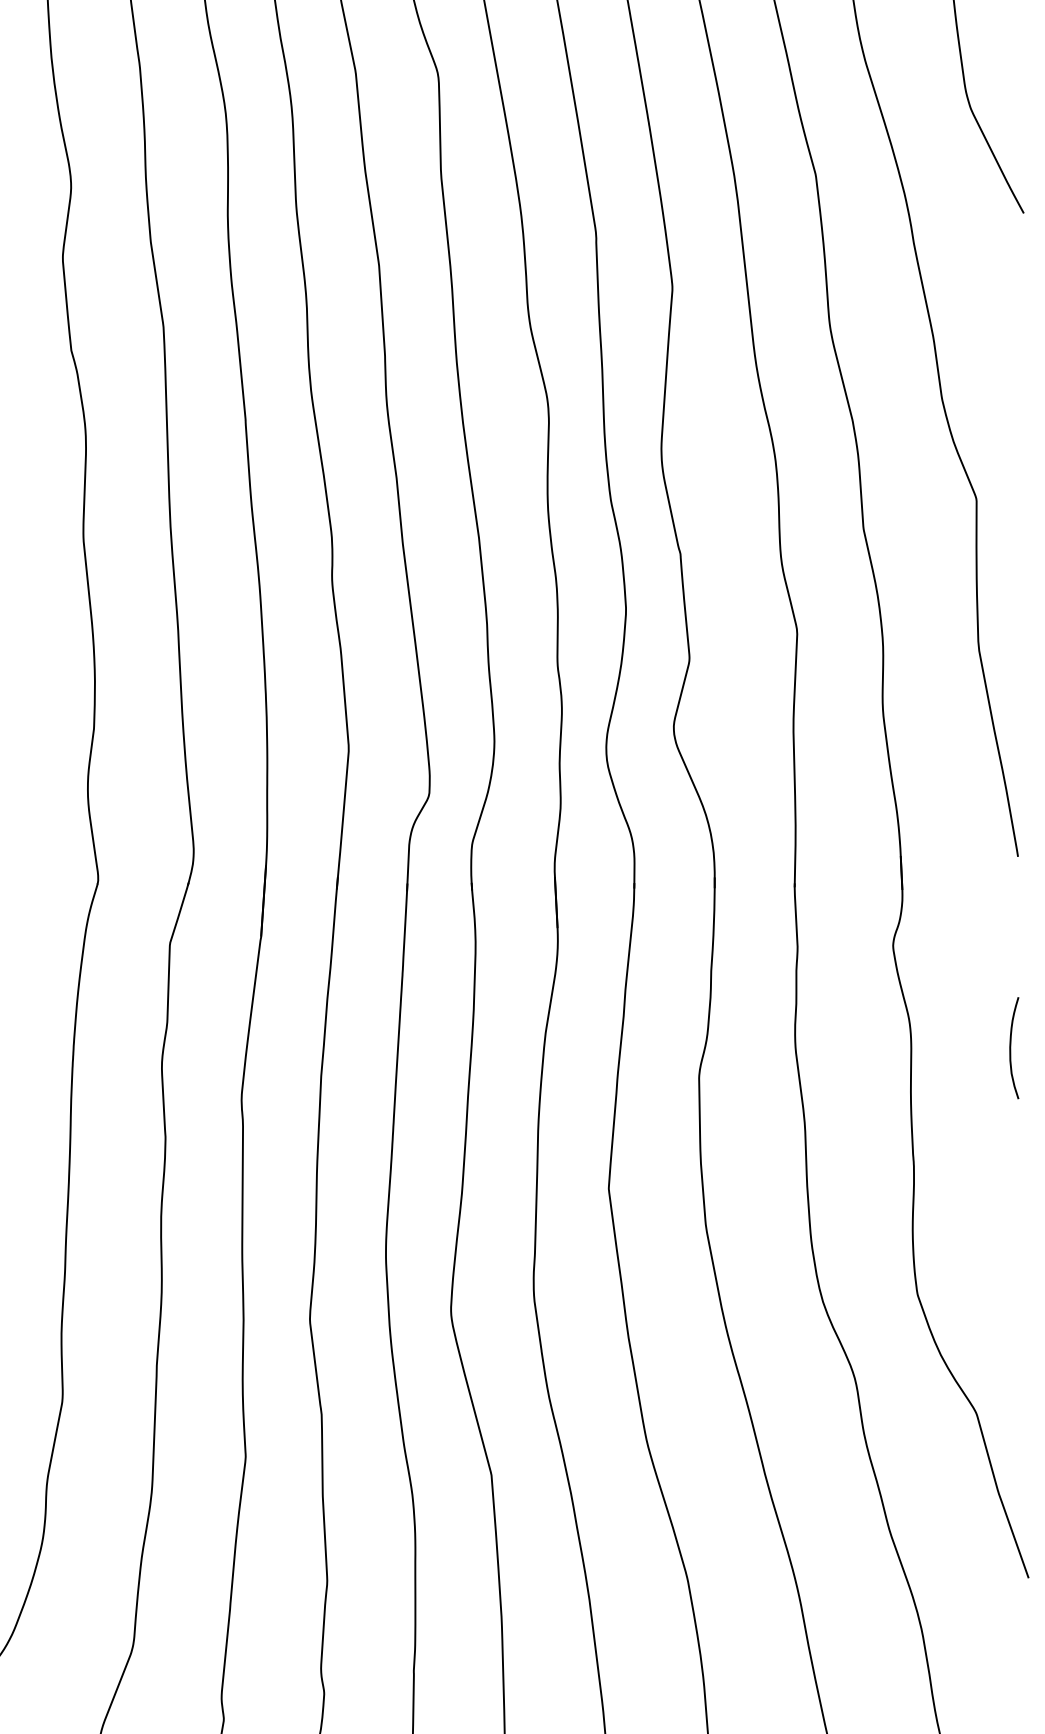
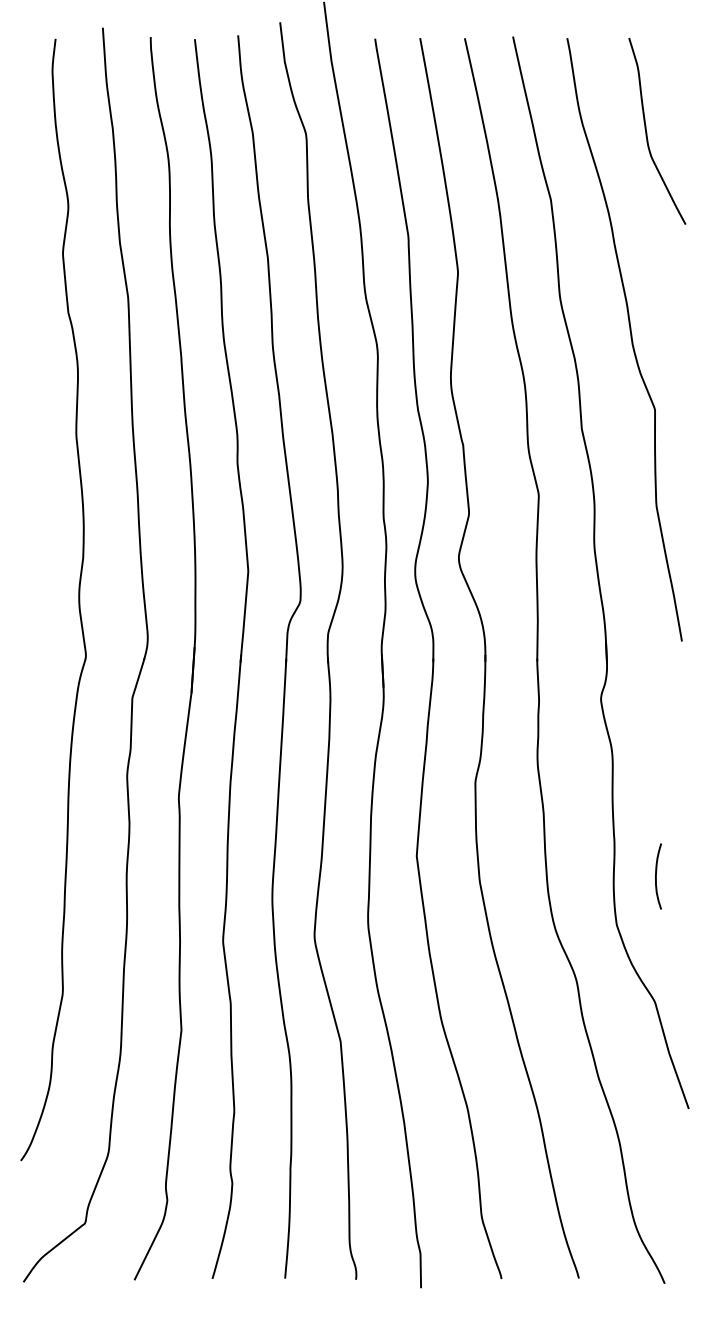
curve: (1011, 1048) -> (656, 876), moved

